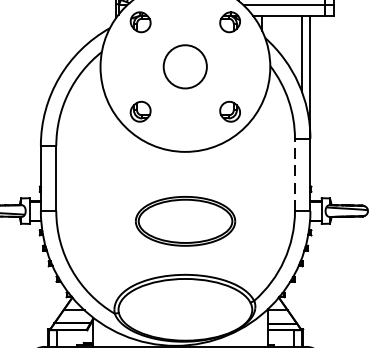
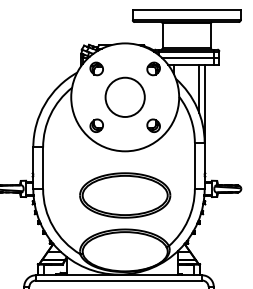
circle: (184, 65) -> (124, 96), size x1.43
line: (294, 174) -> (194, 165), dashed -> solid
part: (185, 221) -> (125, 195), size x1.43

